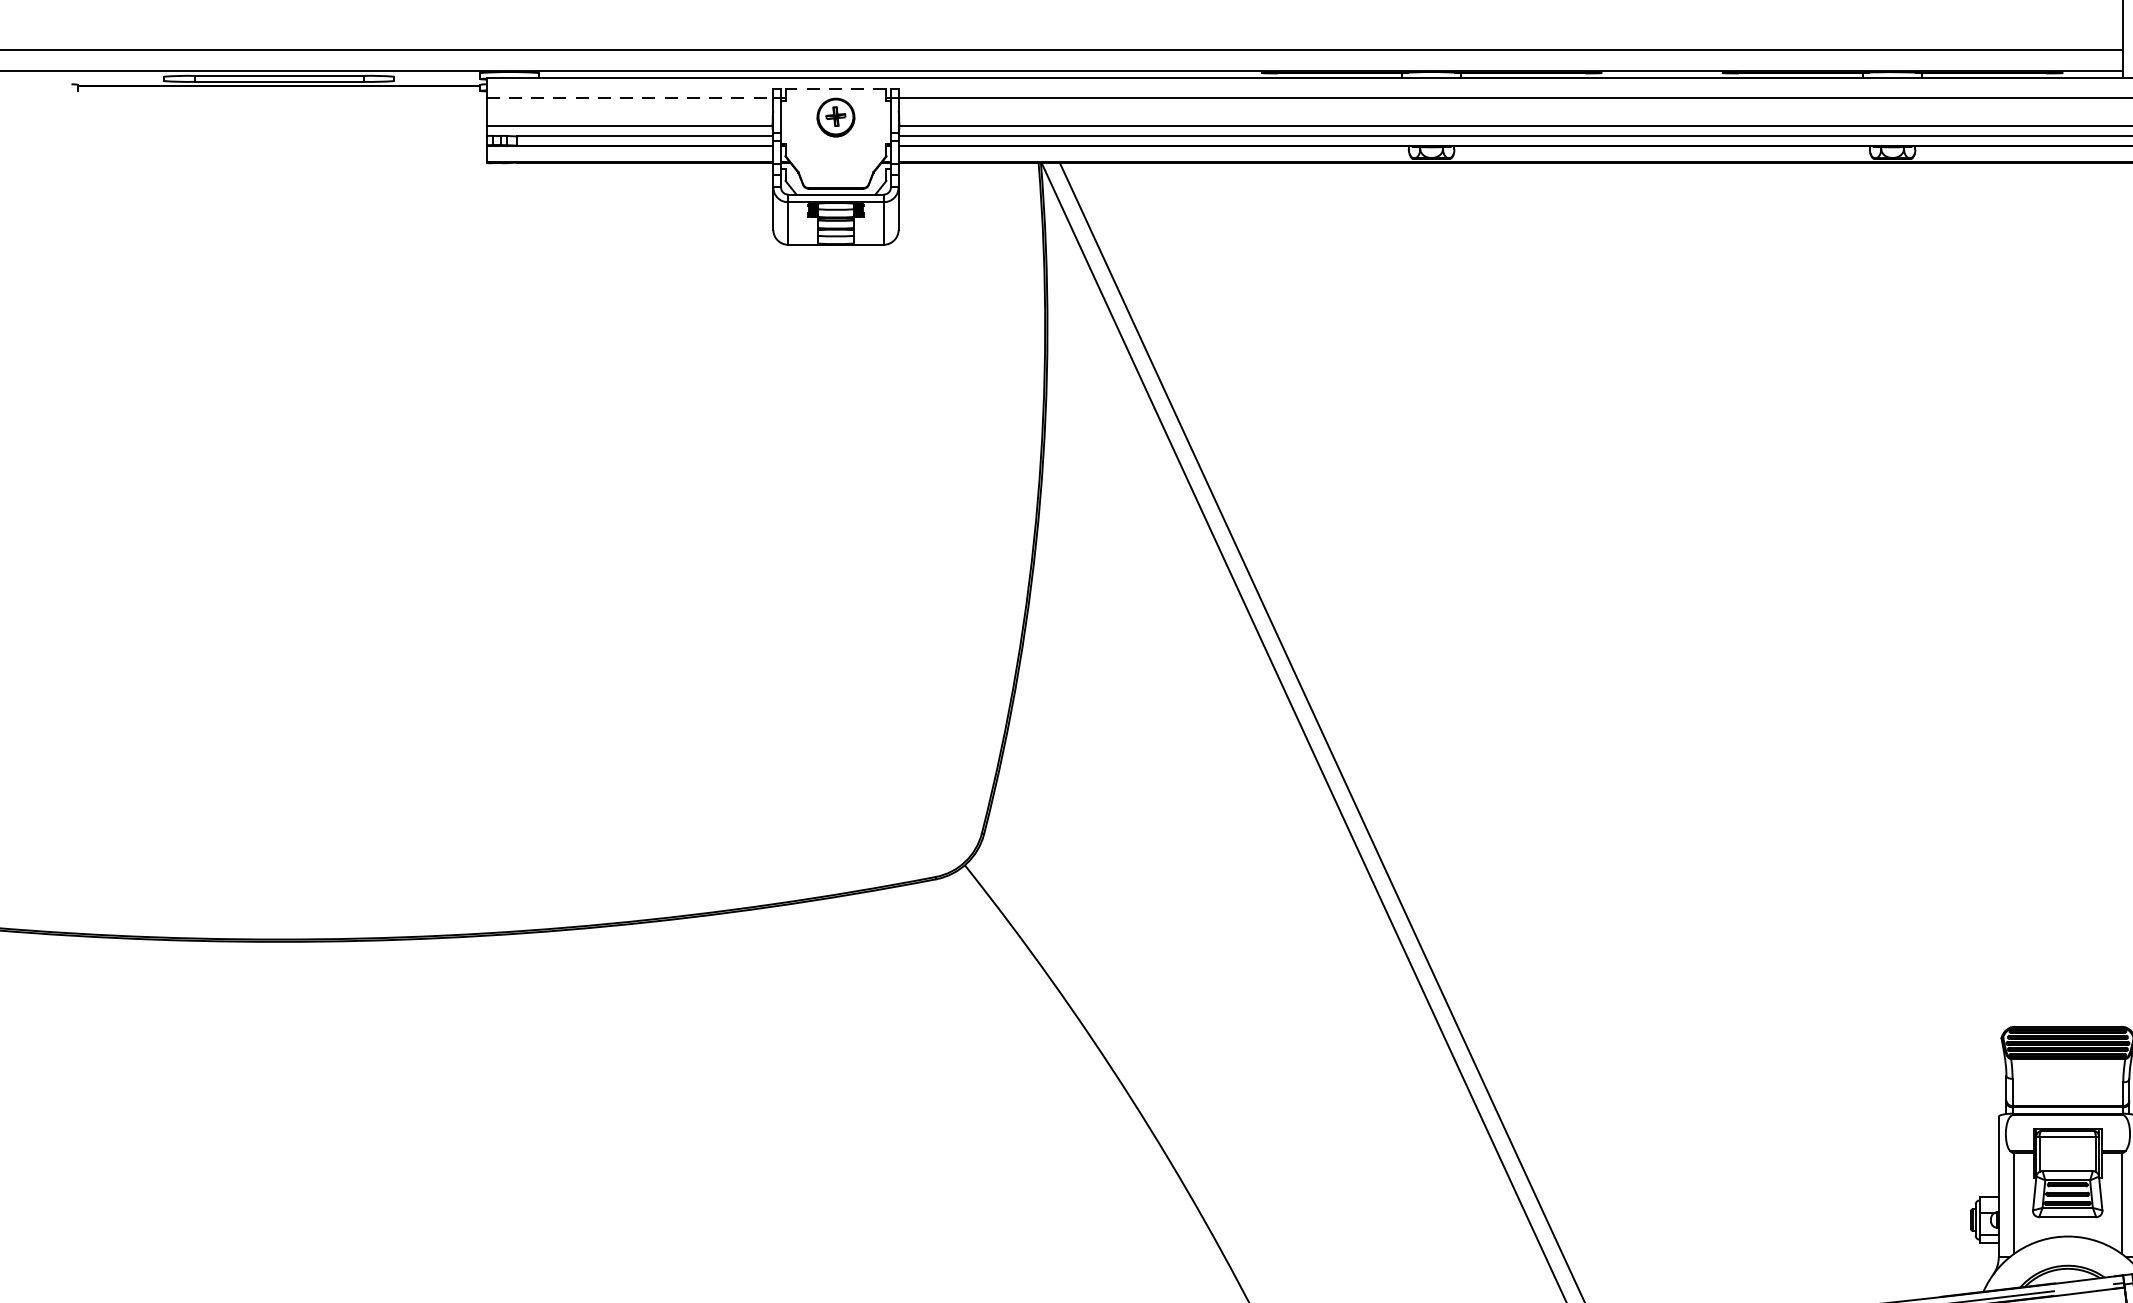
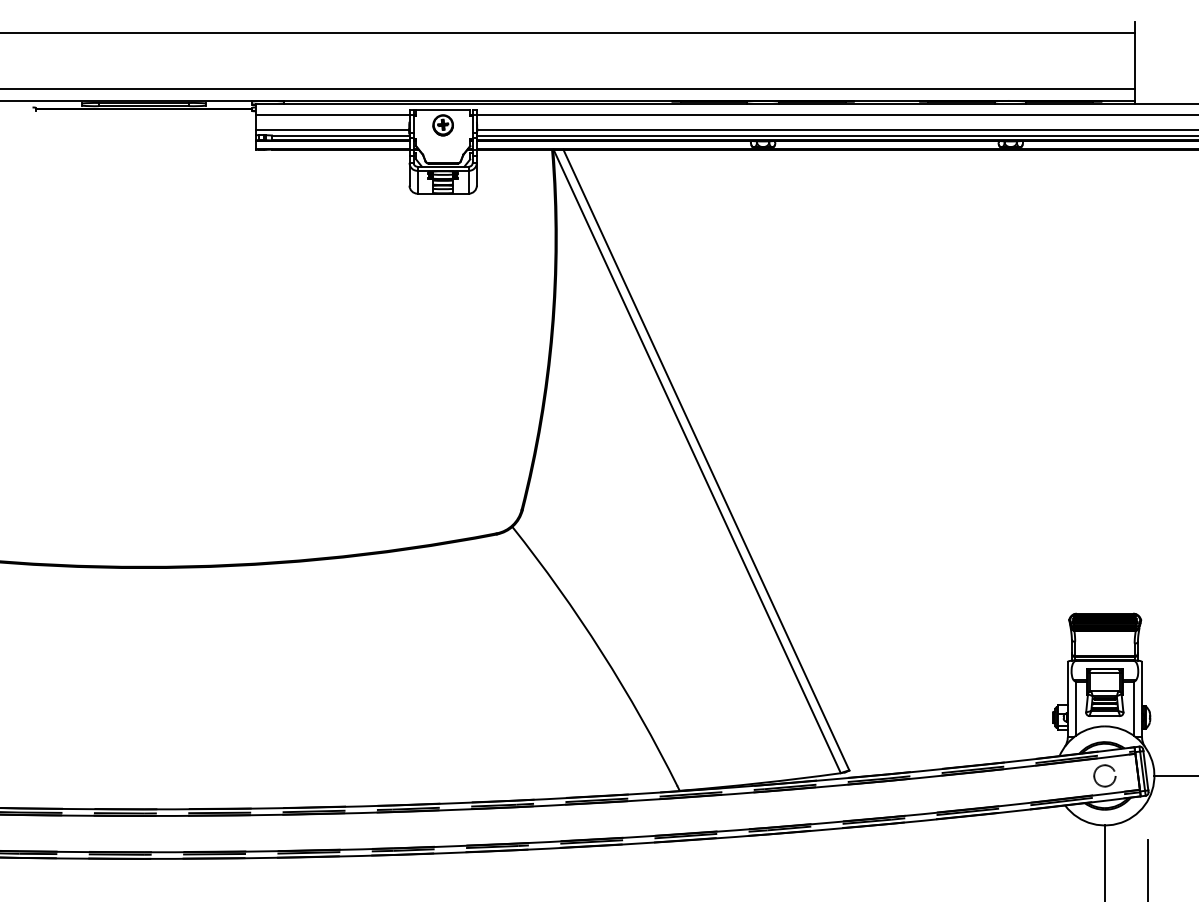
line: (834, 88) -> (442, 109), dashed -> solid
line: (629, 99) -> (332, 115), dashed -> solid

